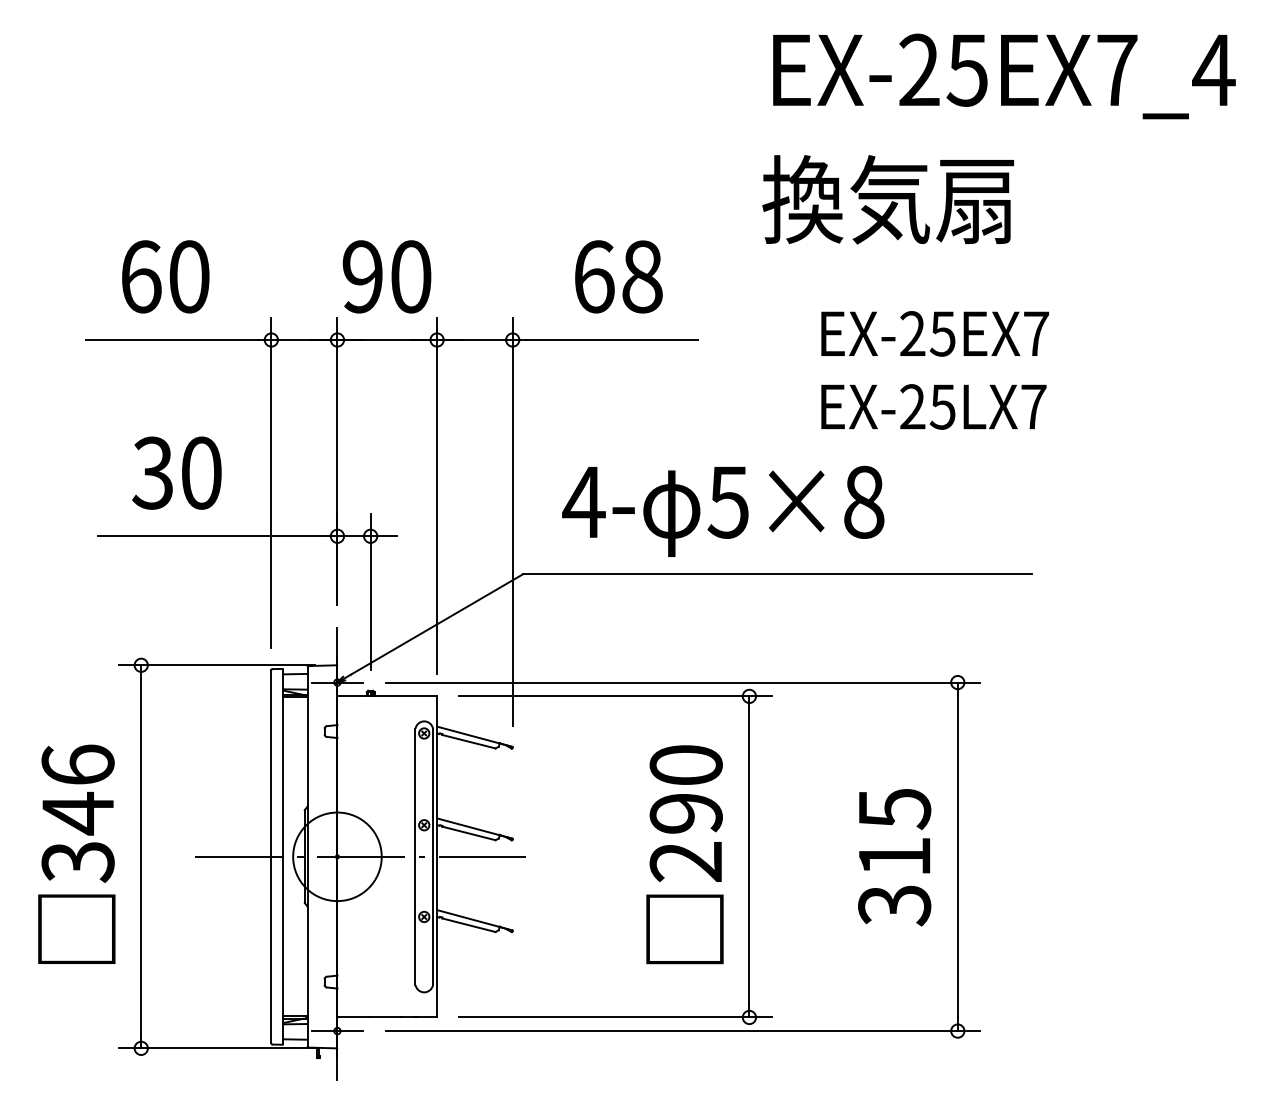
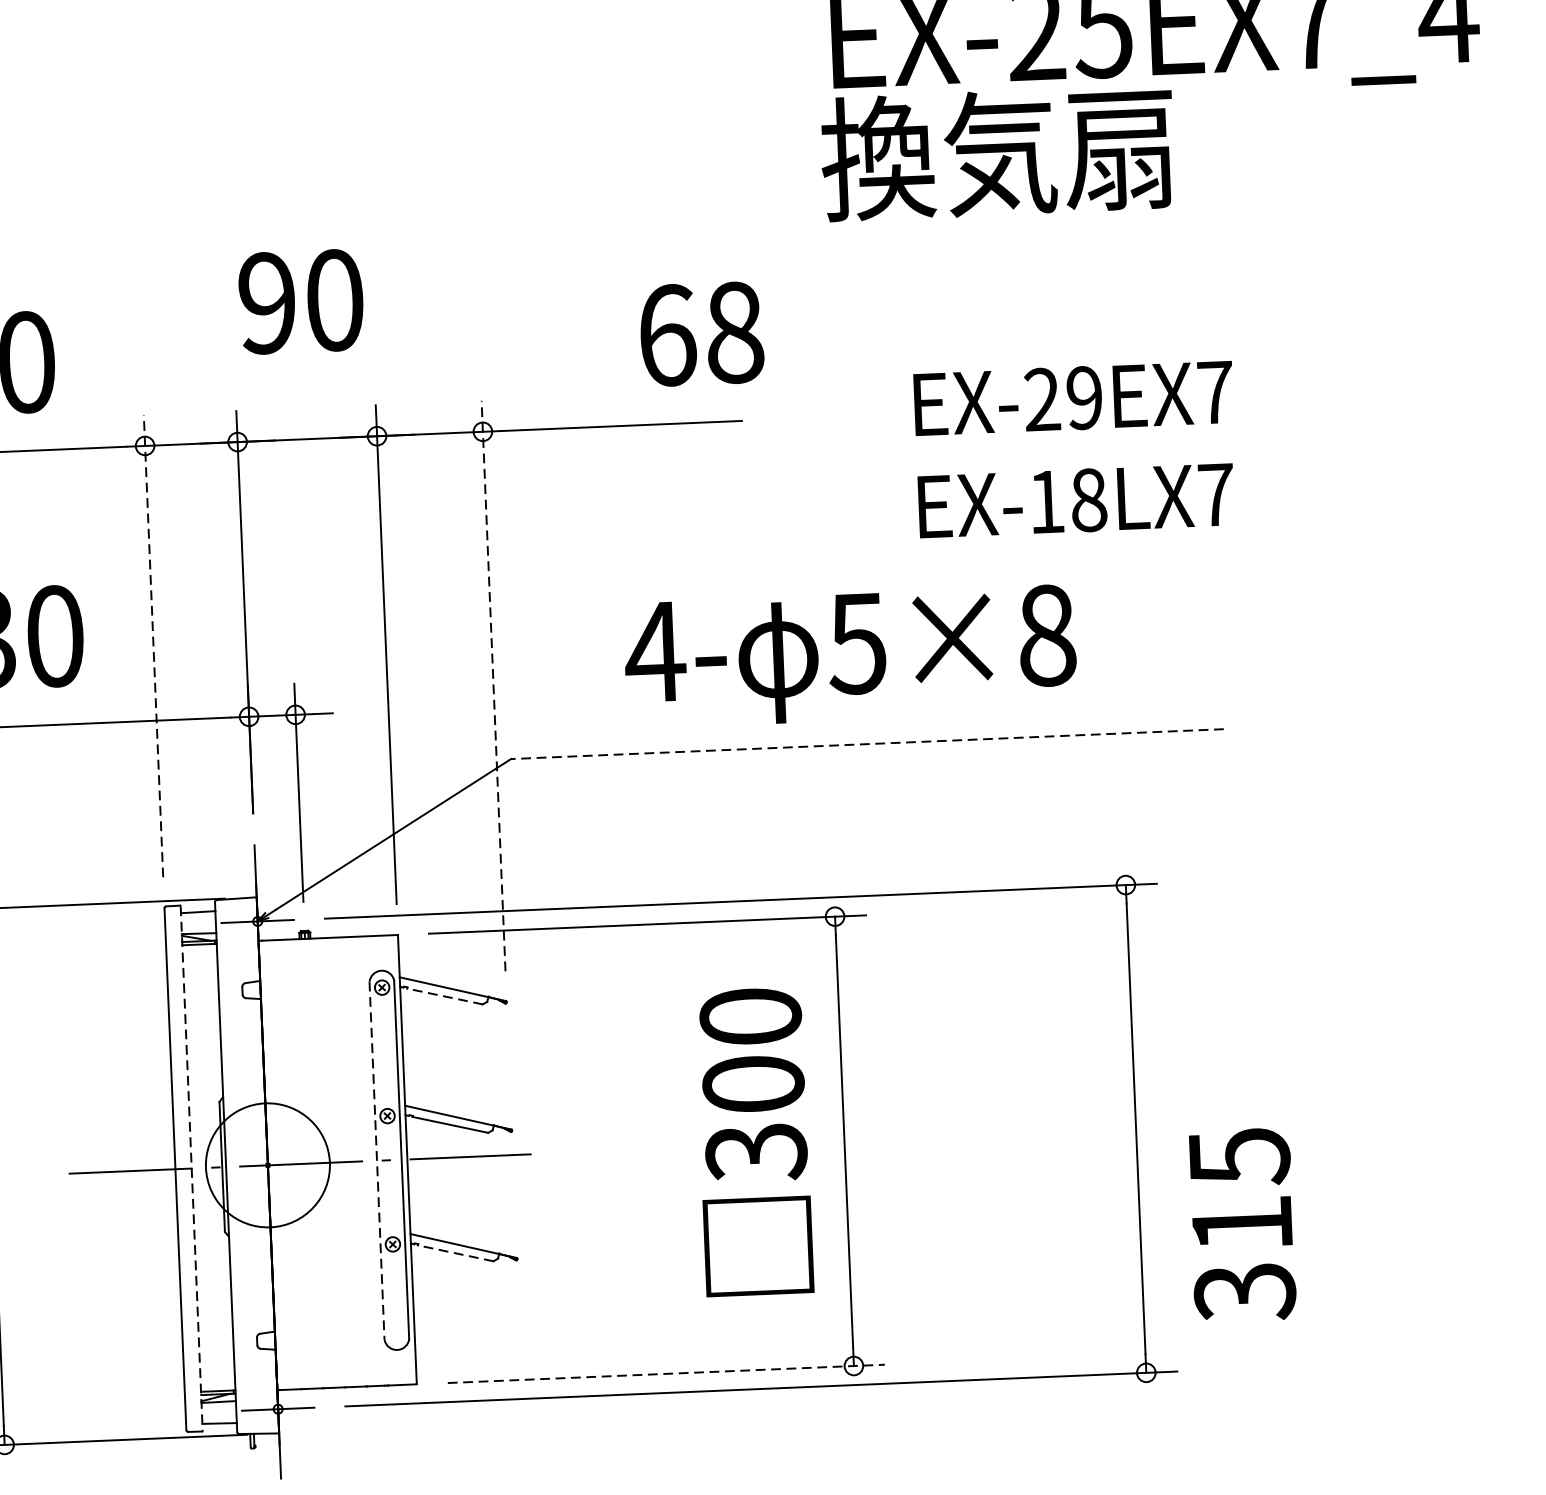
text: (888, 199) -> (998, 152), moved
text: (386, 276) -> (300, 301), moved
text: (618, 276) -> (701, 333), moved
text: (942, 333) -> (1083, 397), EX-25EX7 -> EX-29EX7
text: (927, 406) -> (1067, 500), EX-25LX7 -> EX-18LX7
line: (271, 482) -> (153, 645), solid -> dashed
text: (723, 510) -> (850, 655), moved
line: (512, 521) -> (493, 685), solid -> dashed
line: (777, 574) -> (867, 744), solid -> dashed
line: (468, 741) -> (444, 996), solid -> dashed
text: (685, 838) -> (753, 1119), 290 -> 300
line: (282, 857) -> (191, 1169), solid -> dashed
line: (415, 857) -> (377, 1161), solid -> dashed
text: (894, 857) -> (1242, 1225), moved
line: (468, 925) -> (455, 1253), solid -> dashed
line: (615, 1017) -> (666, 1373), solid -> dashed

